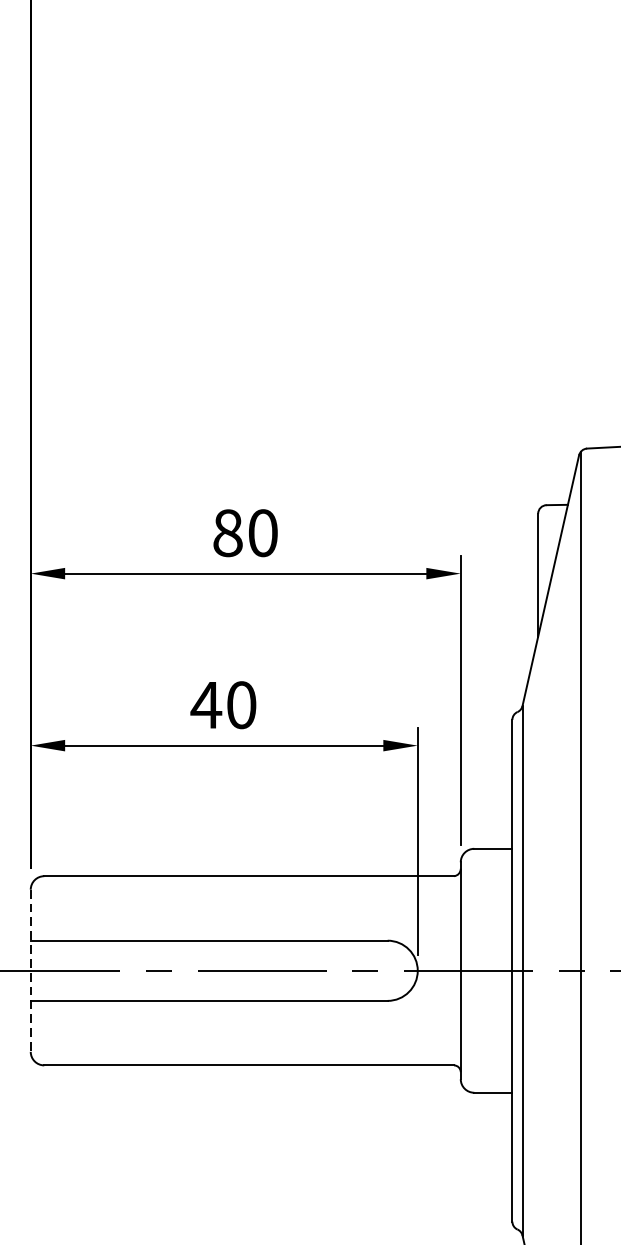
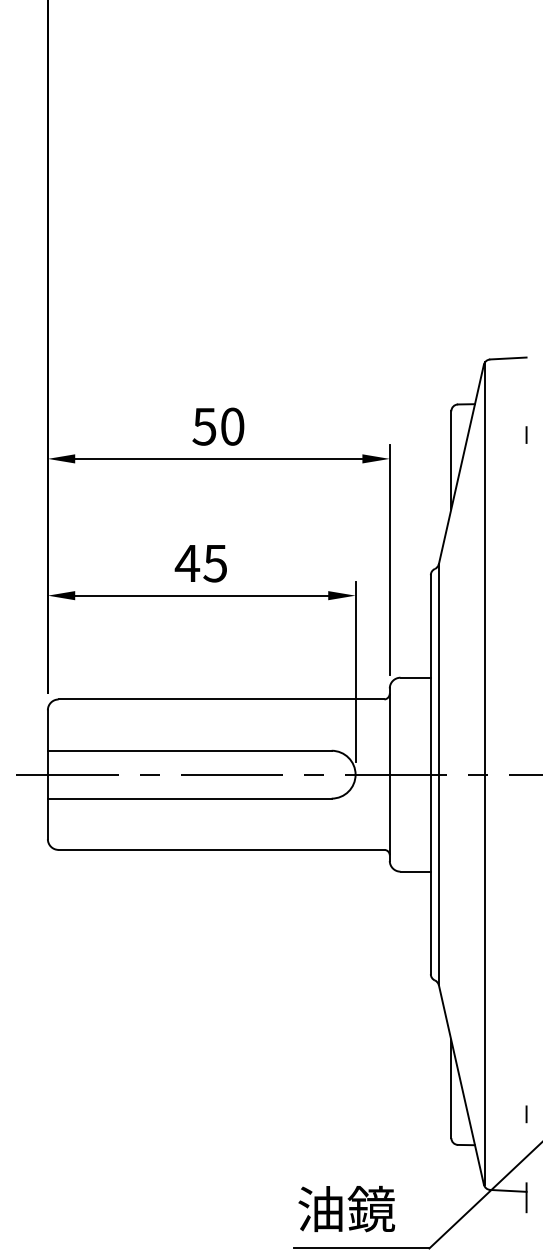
text: (227, 532) -> (204, 426), 80 -> 50
text: (241, 705) -> (215, 563), 40 -> 45
line: (30, 971) -> (47, 775), dashed -> solid

